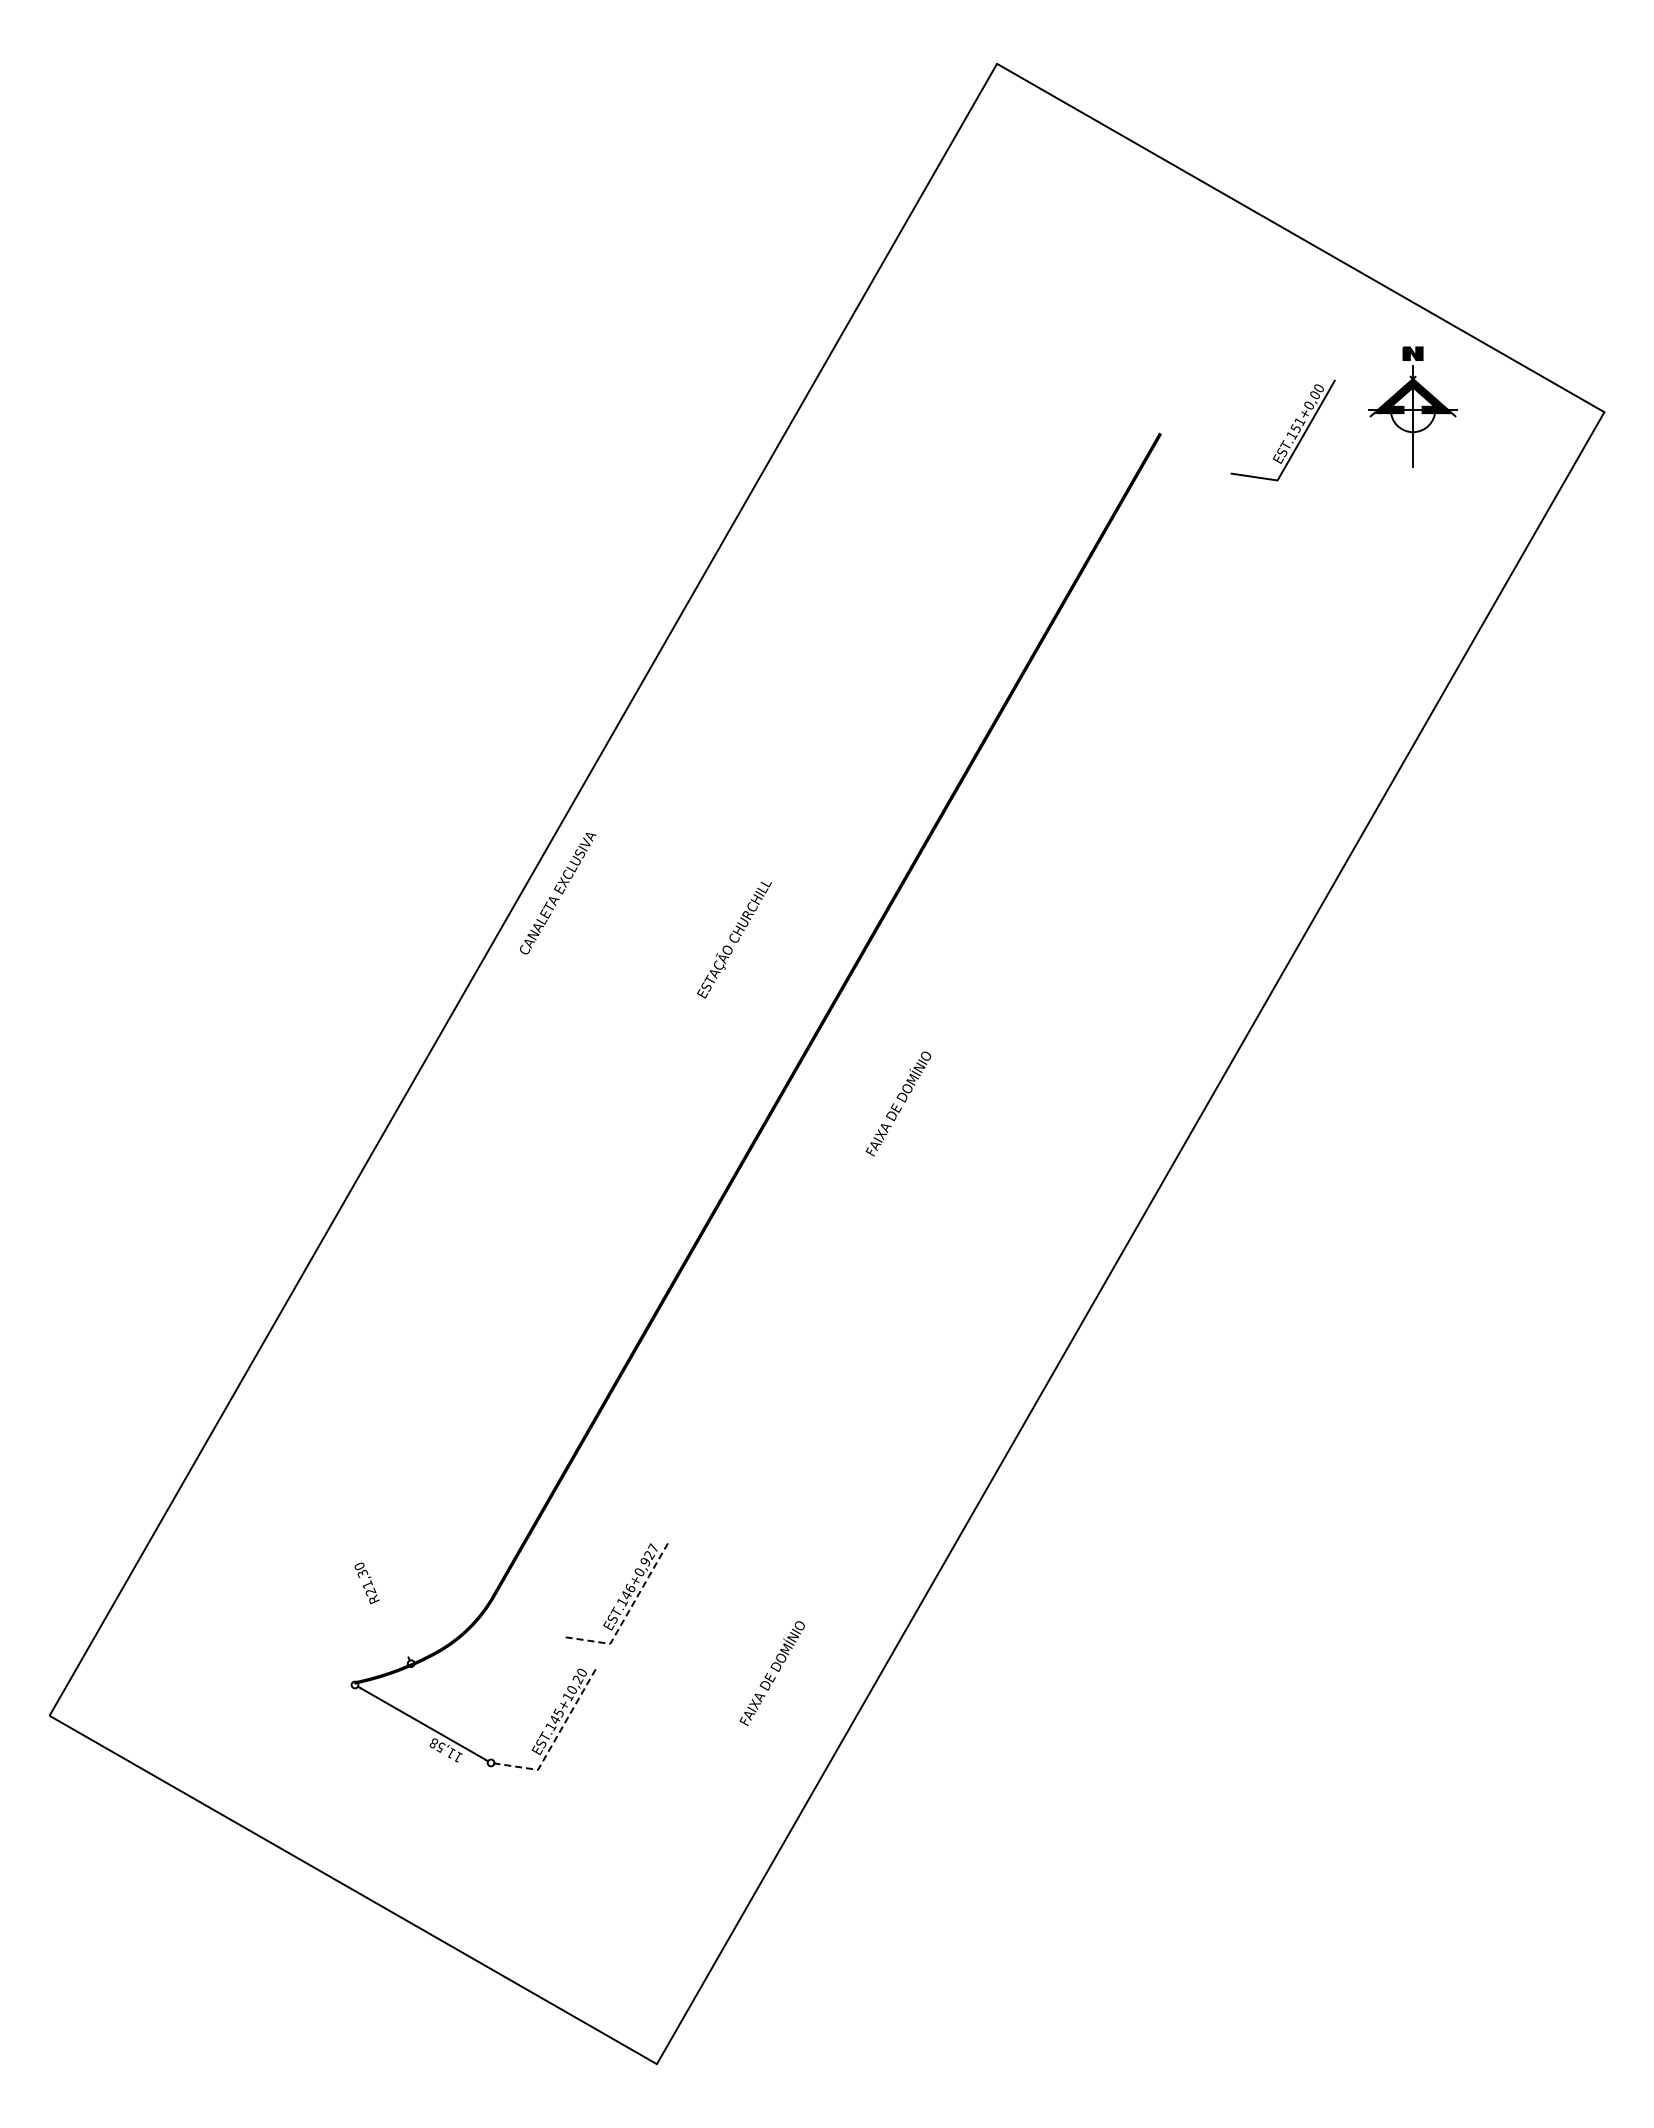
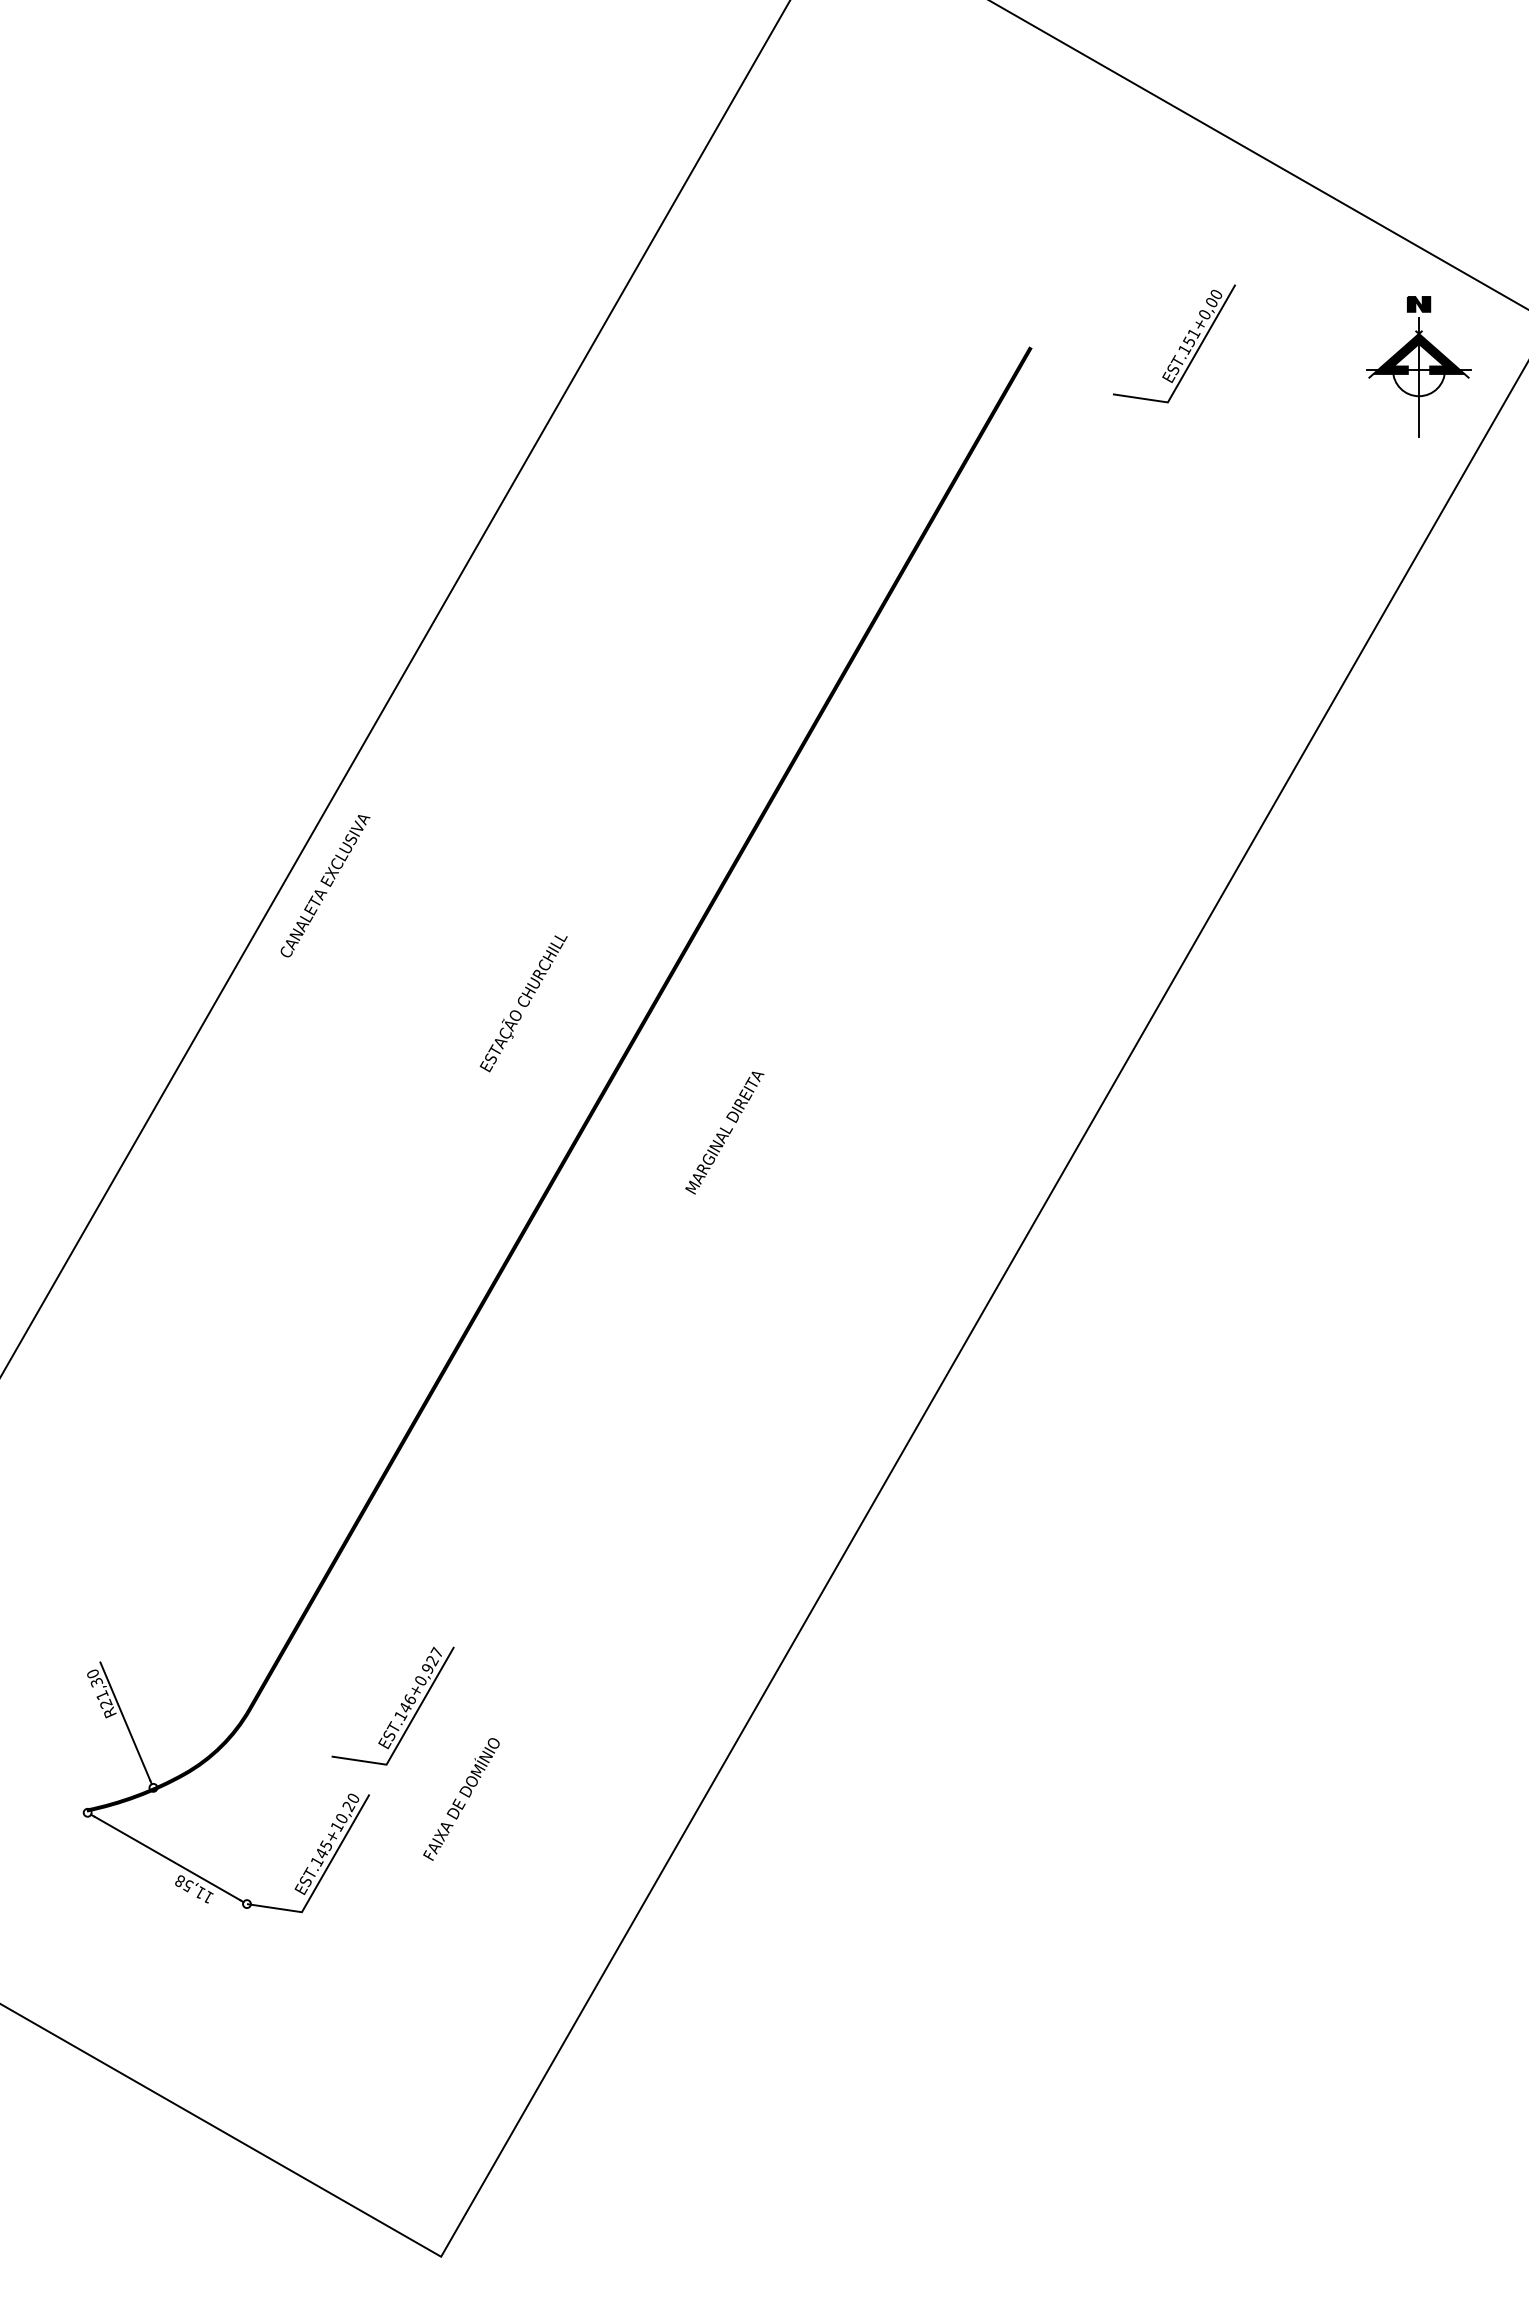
part: (1412, 406) -> (1418, 366), moved
text: (734, 939) -> (523, 1003), moved
text: (898, 1103) -> (724, 1131), FAIXA DE DOMÍNIO -> MARGINAL DIREITA
line: (386, 1606) -> (124, 1720), added
line: (626, 1615) -> (405, 1731), dashed -> solid
text: (771, 1673) -> (460, 1799), moved
line: (554, 1741) -> (321, 1878), dashed -> solid

